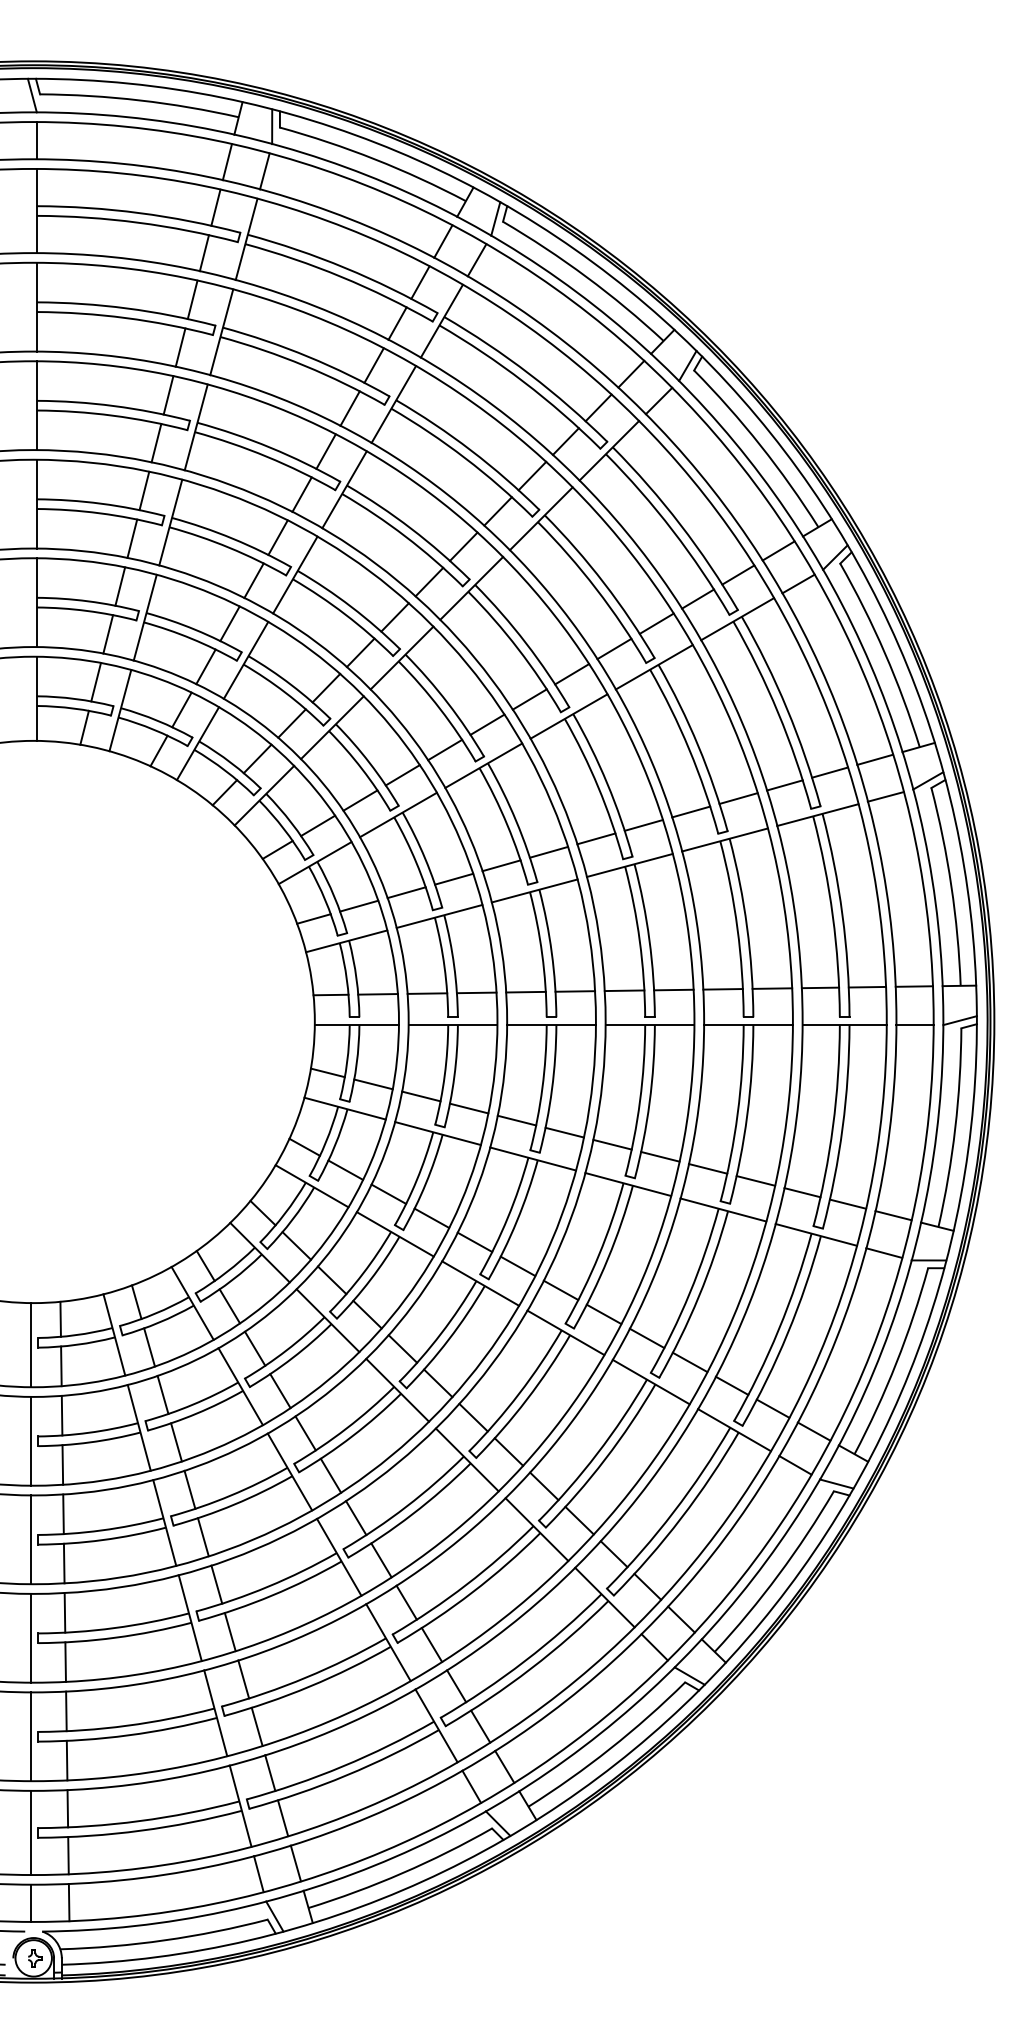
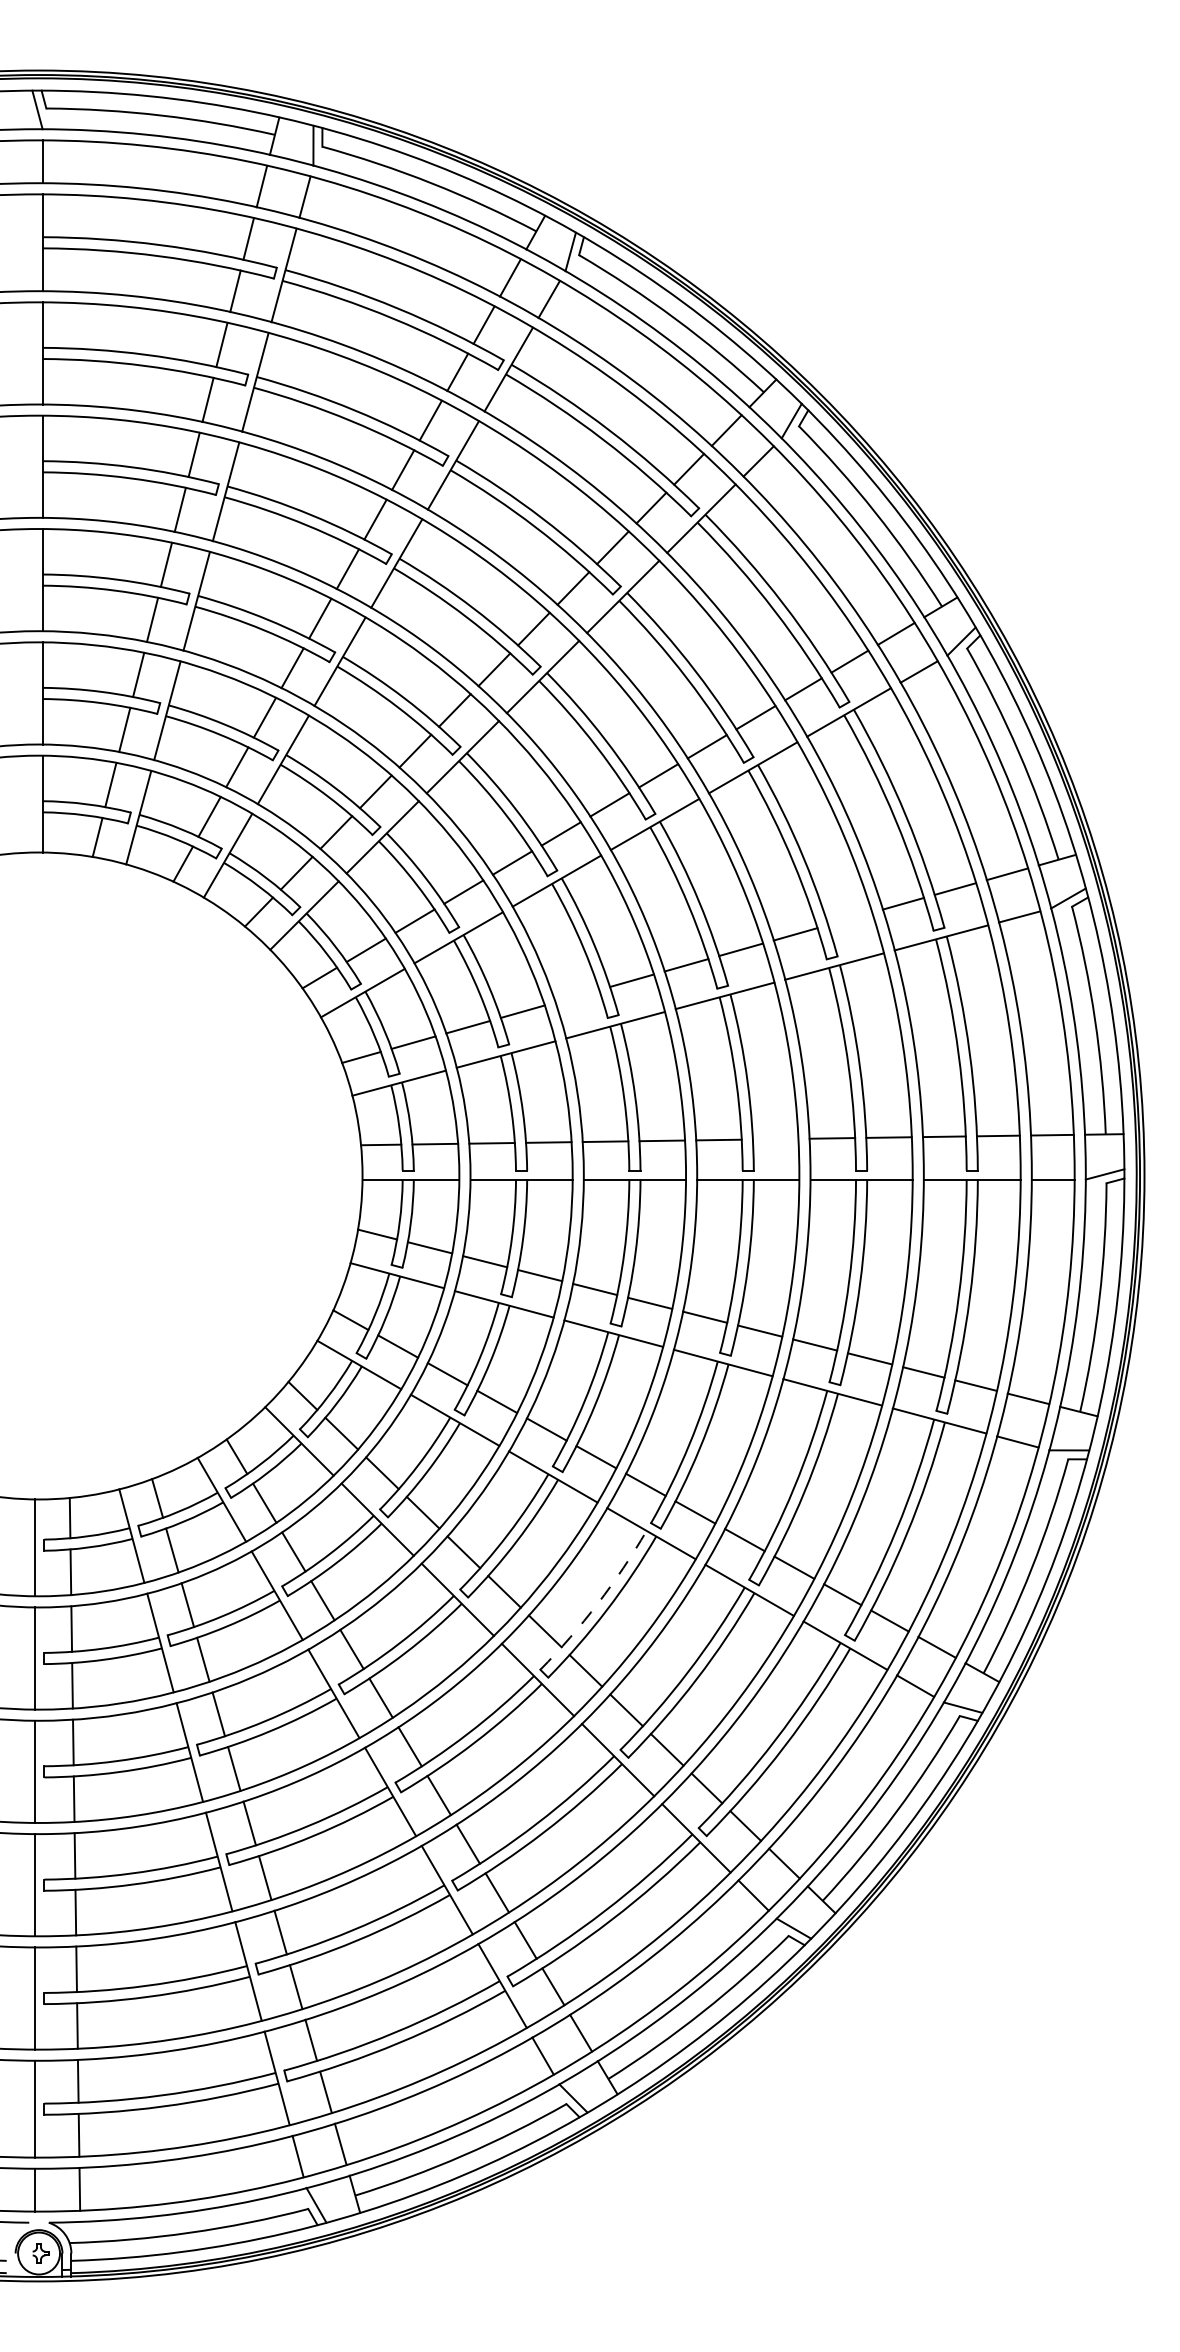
line: (738, 798) -> (850, 918), removed
line: (501, 866) -> (577, 996), removed
line: (673, 989) -> (775, 1138), removed
arc: (519, 1393) -> (597, 1603), solid -> dashed

